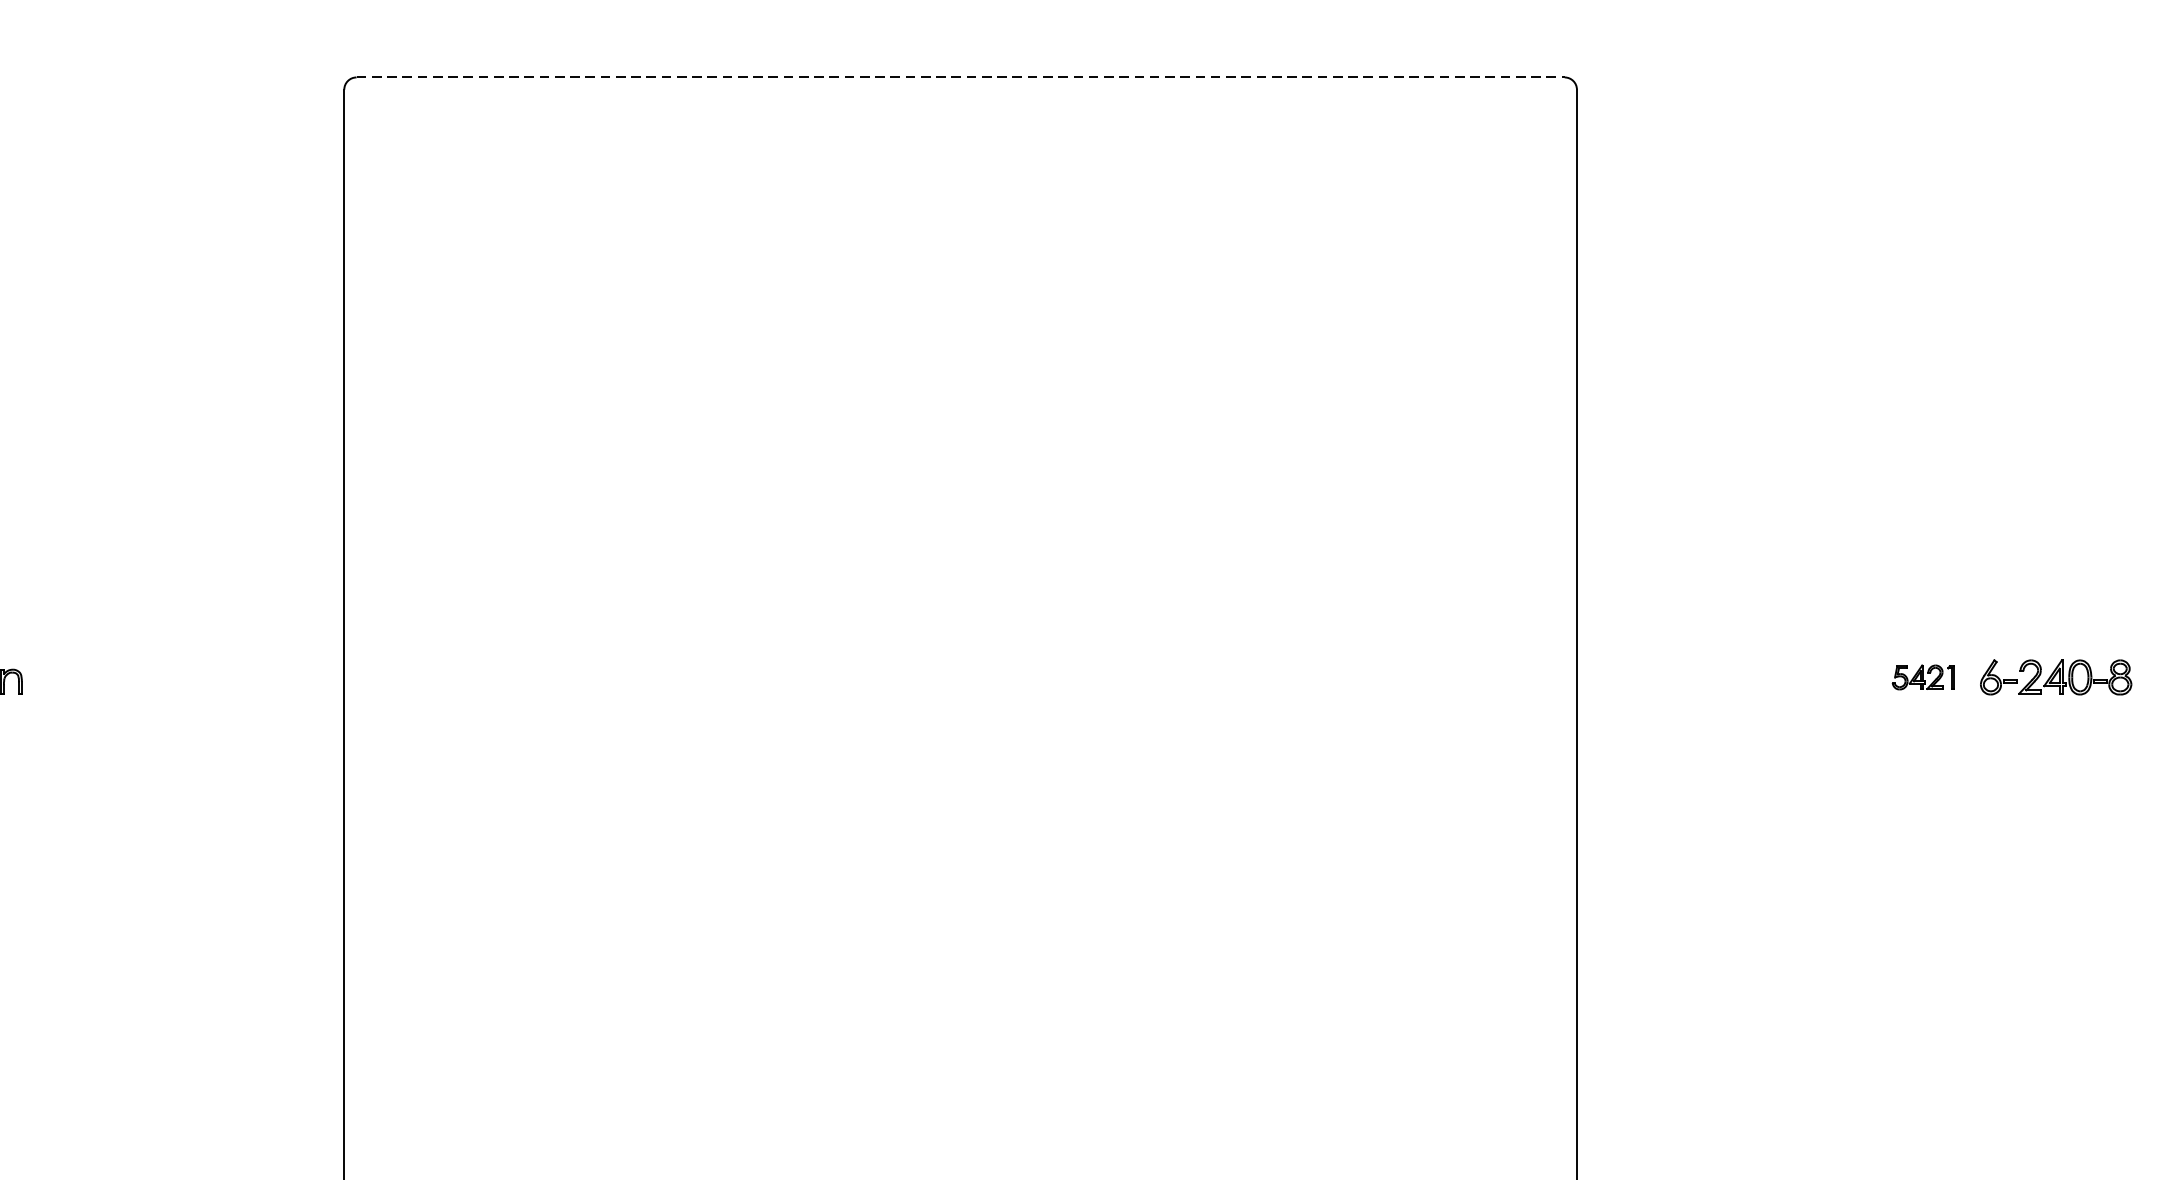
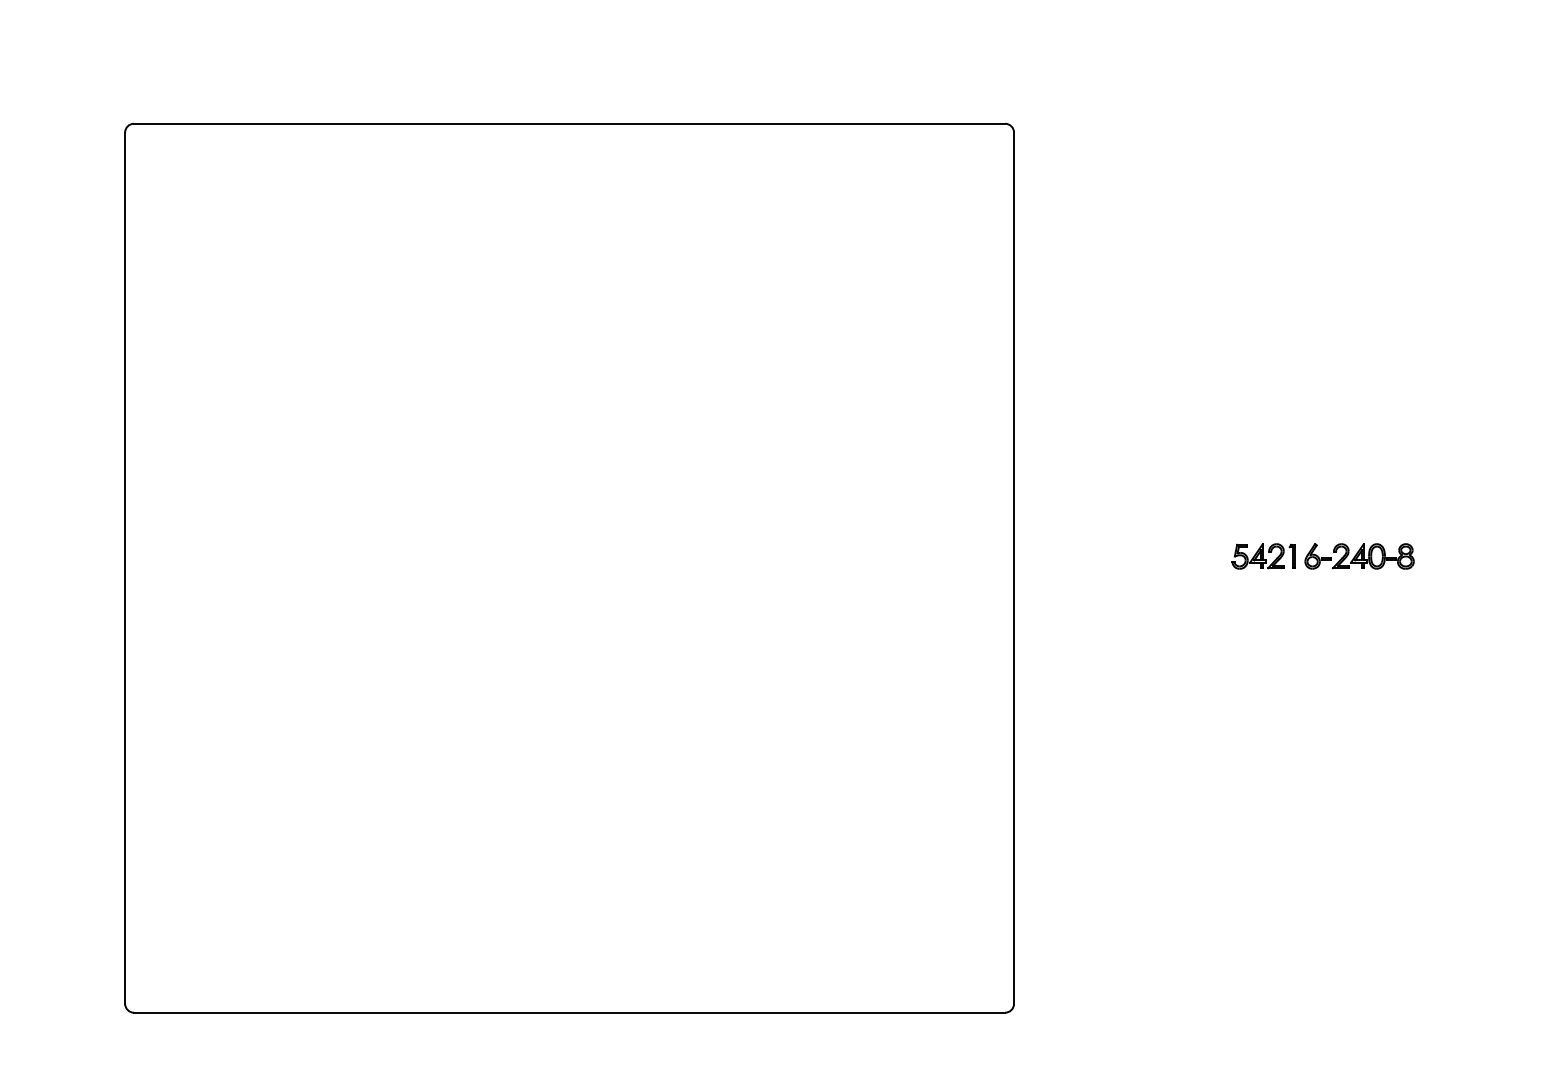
line: (960, 77) -> (569, 123), dashed -> solid
part: (1922, 677) -> (1263, 556), size x1.43

